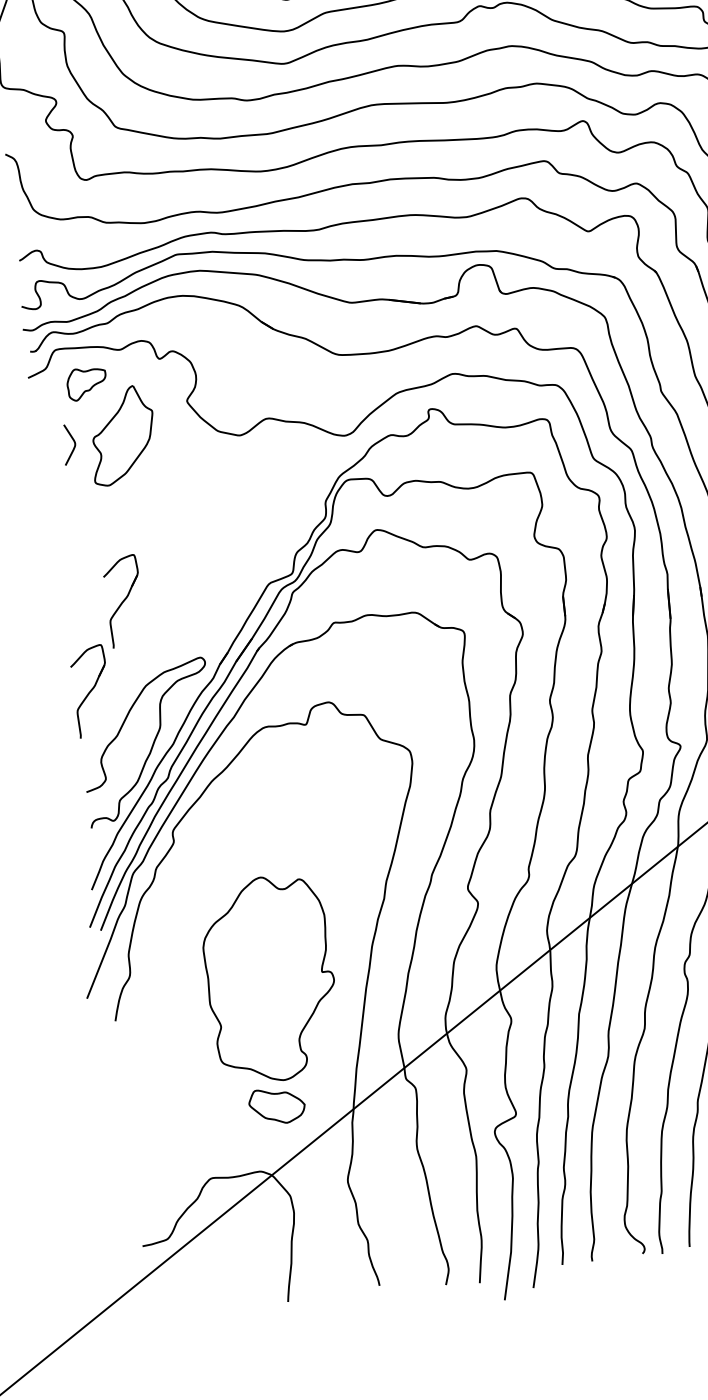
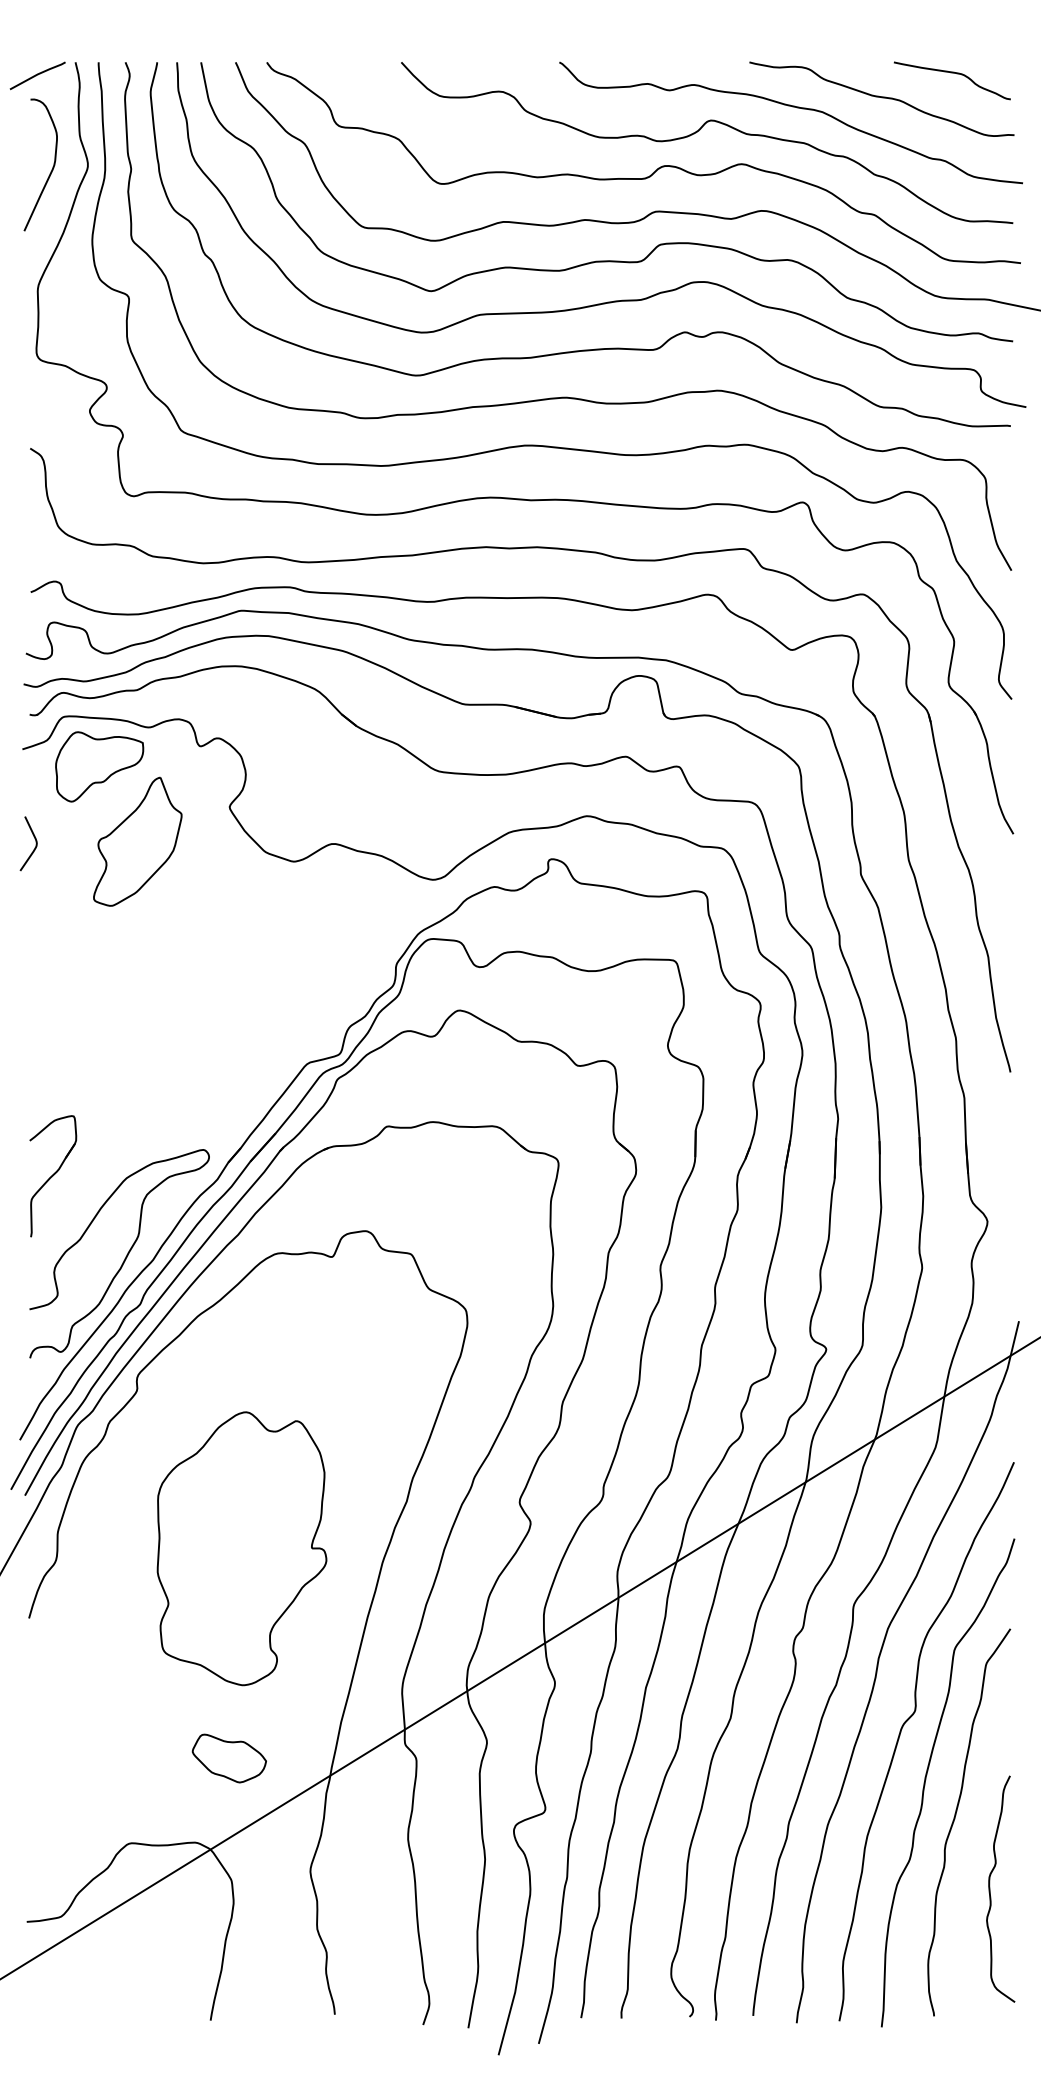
part: (86, 383) -> (99, 766), size x1.67
curve: (74, 443) -> (35, 842), moved
part: (124, 601) -> (112, 1062), removed
part: (270, 978) -> (241, 1548), moved

